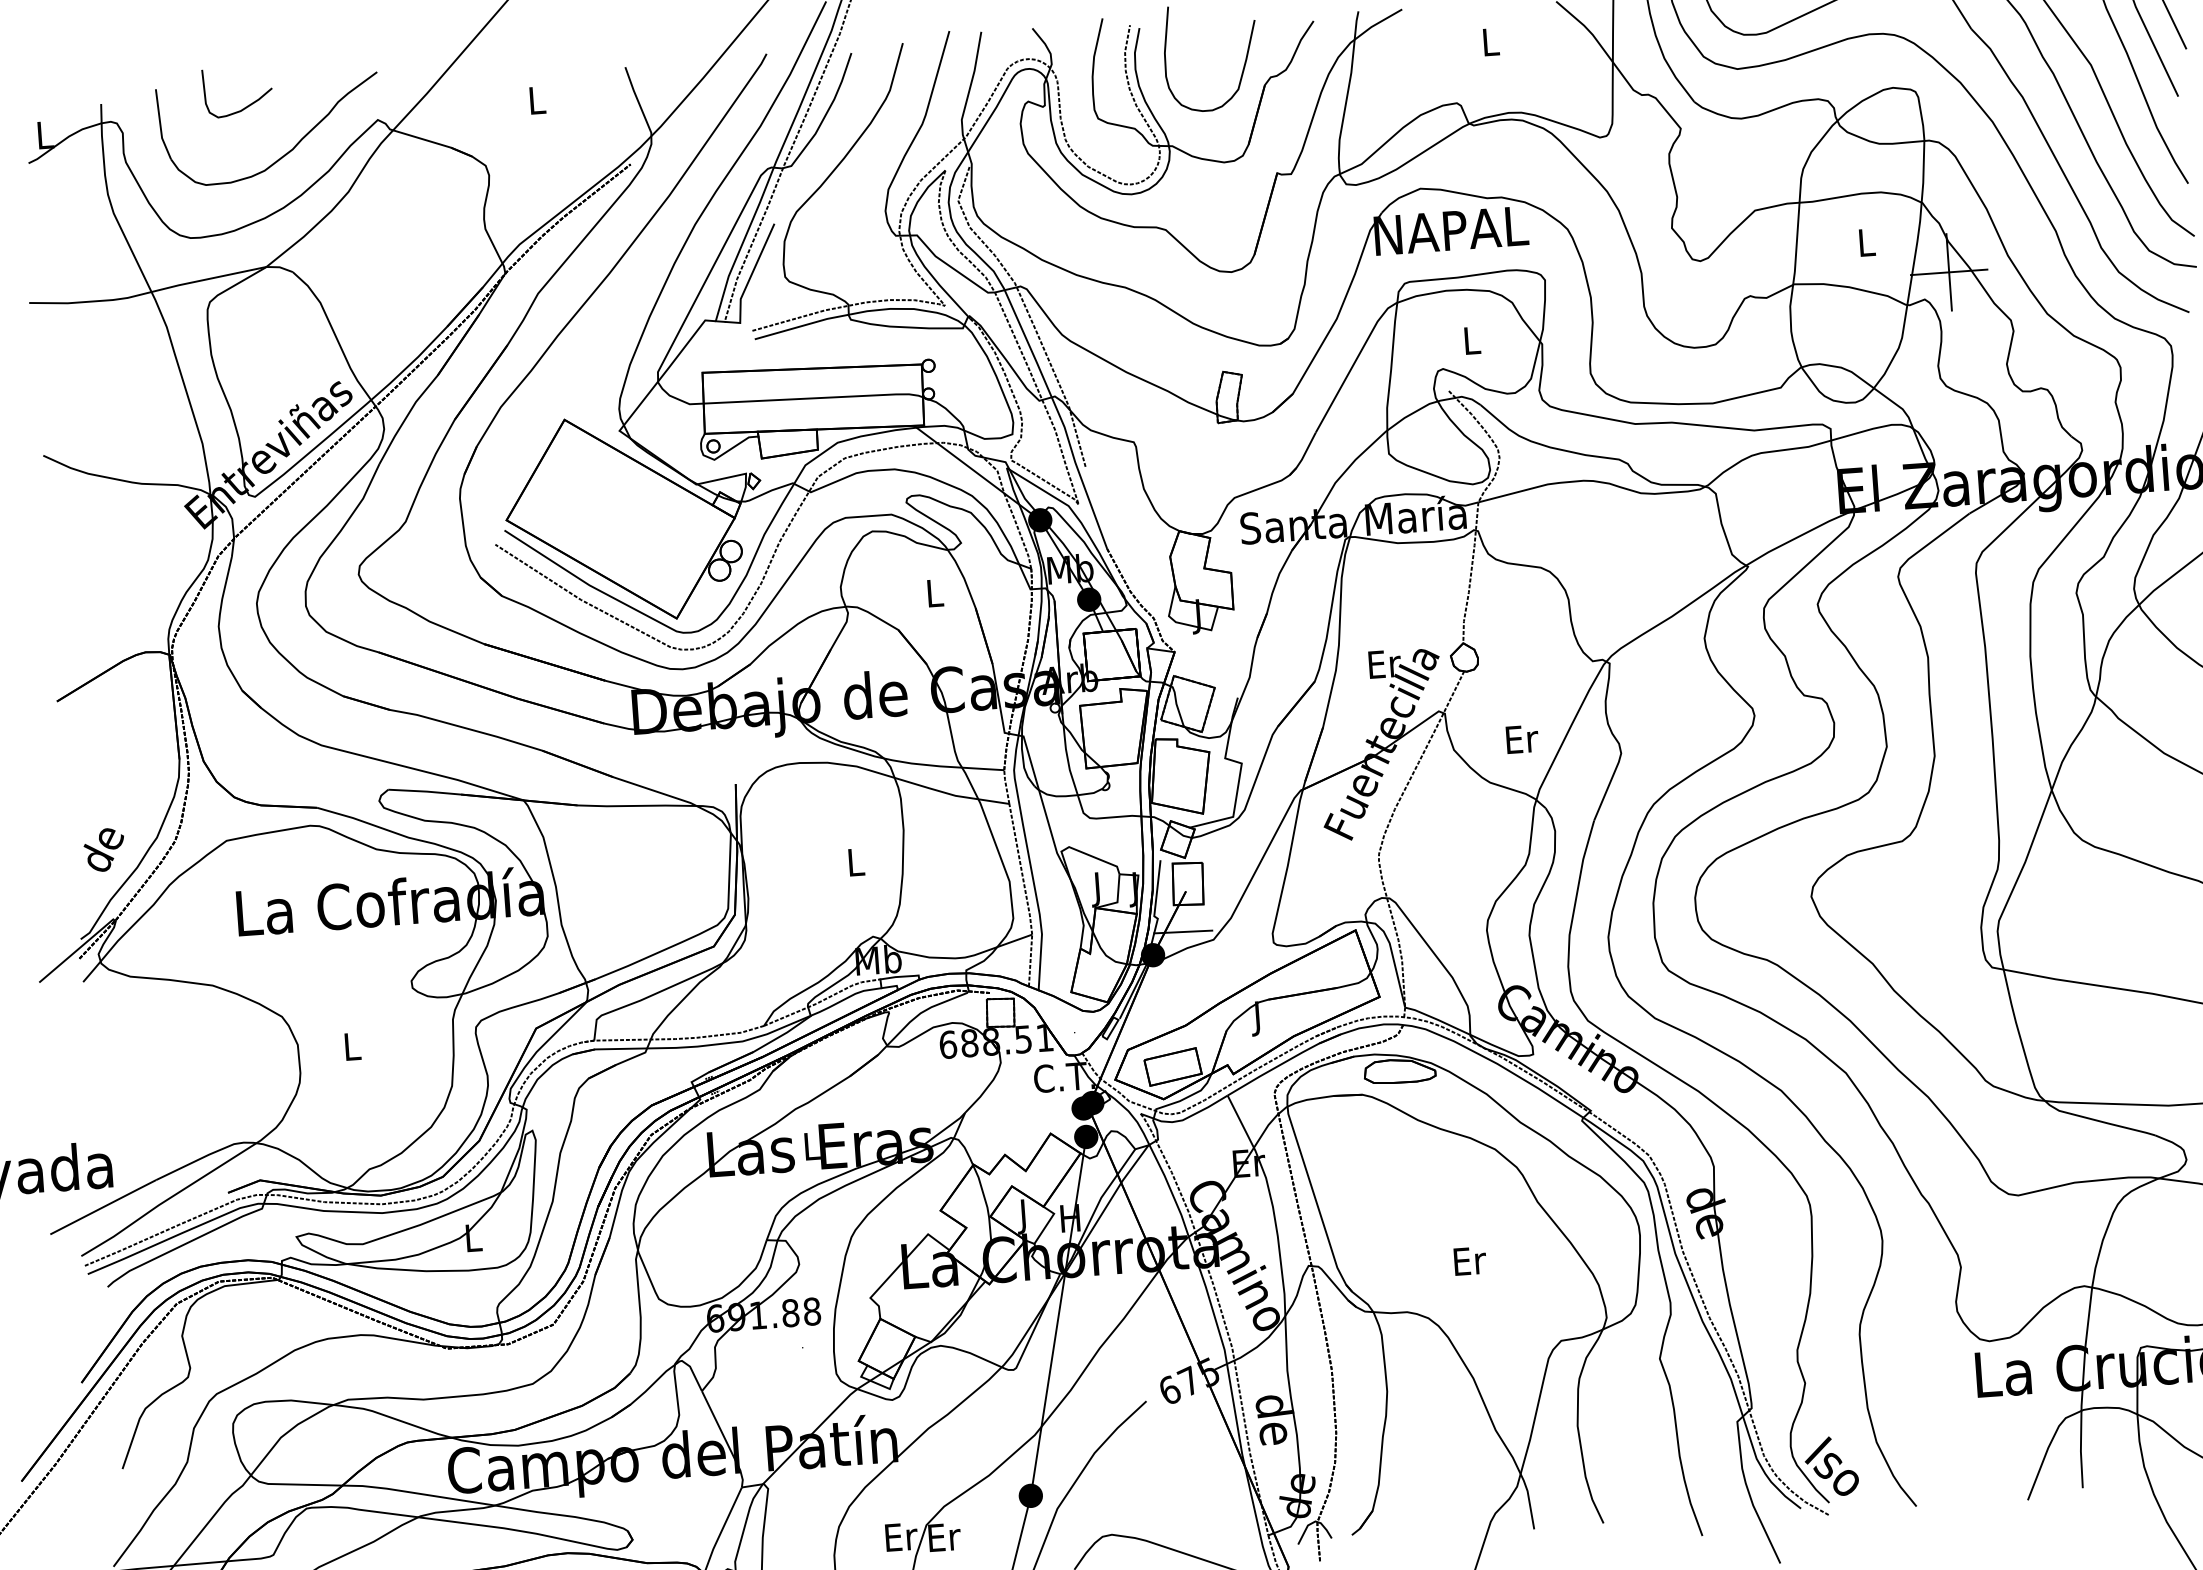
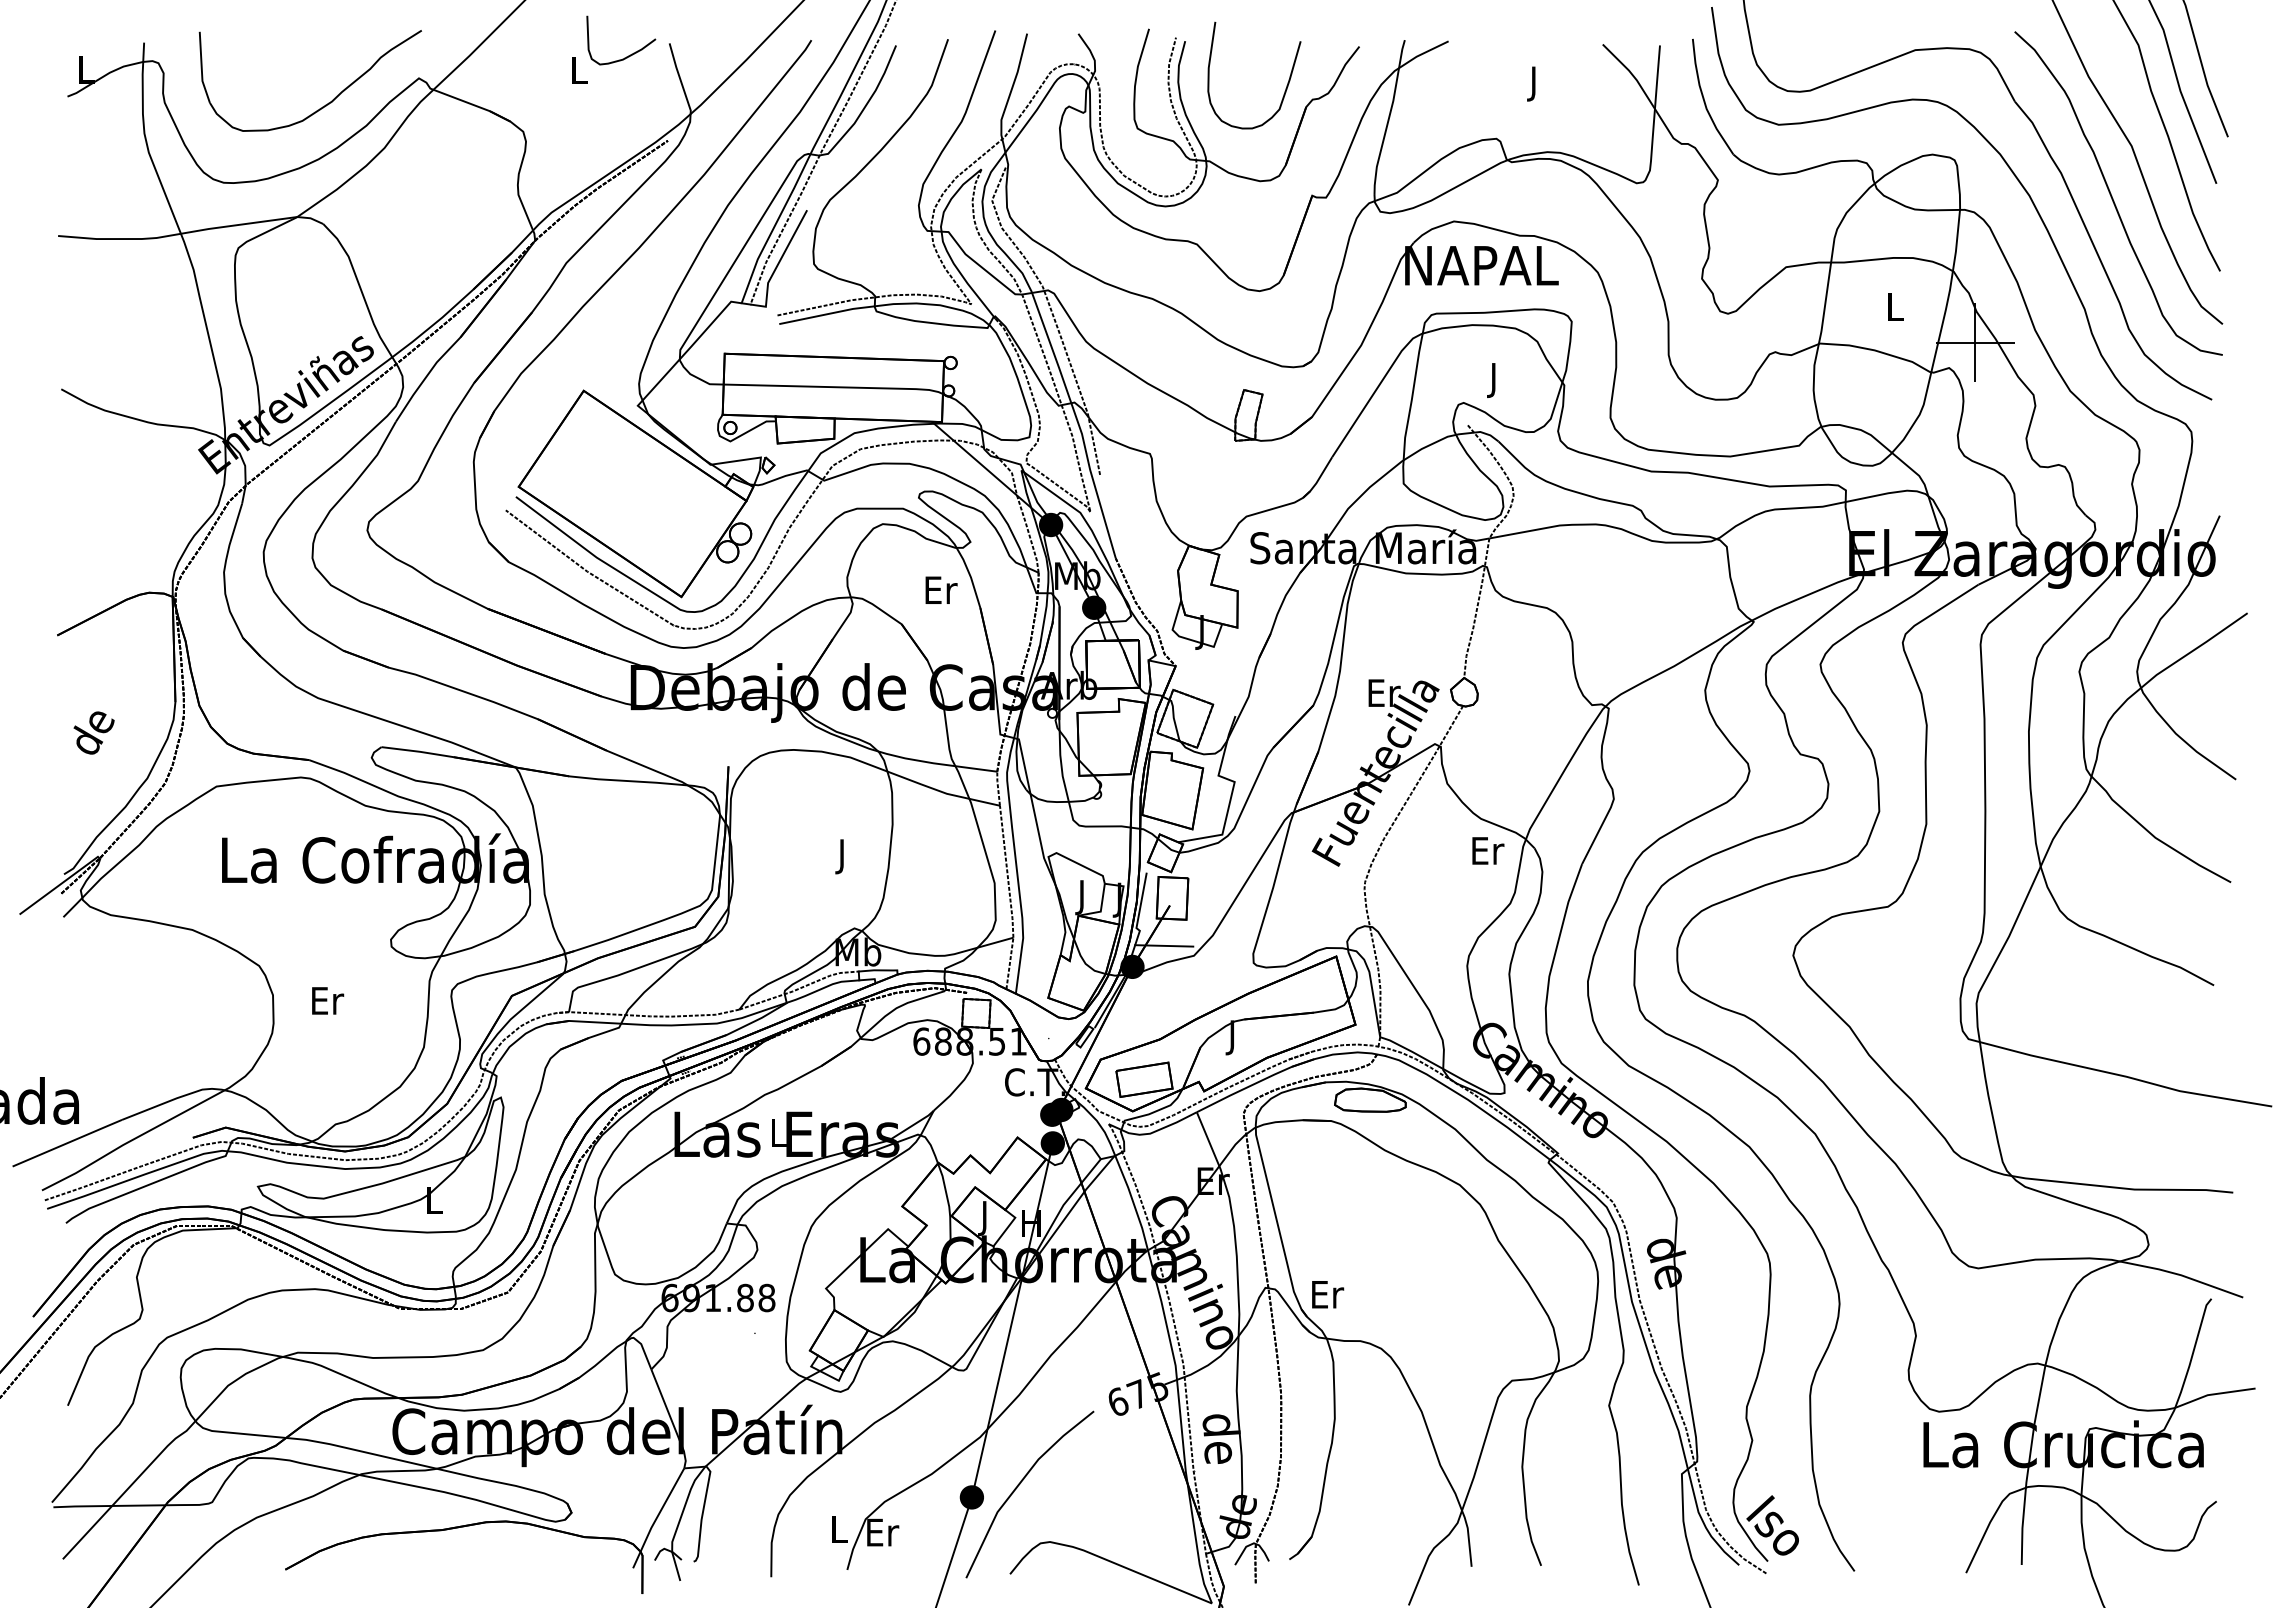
text: (1490, 45) -> (1534, 83), L -> J
curve: (246, 106) -> (628, 55), moved
text: (1472, 344) -> (1494, 380), L -> J
text: (935, 592) -> (941, 589), L -> Er
text: (1522, 738) -> (1488, 850), moved
text: (103, 849) -> (93, 732), moved
text: (855, 865) -> (842, 856), L -> J
text: (353, 1046) -> (328, 1000), L -> Er
text: (1470, 1260) -> (1328, 1294), moved
text: (901, 1536) -> (840, 1528), Er -> L

